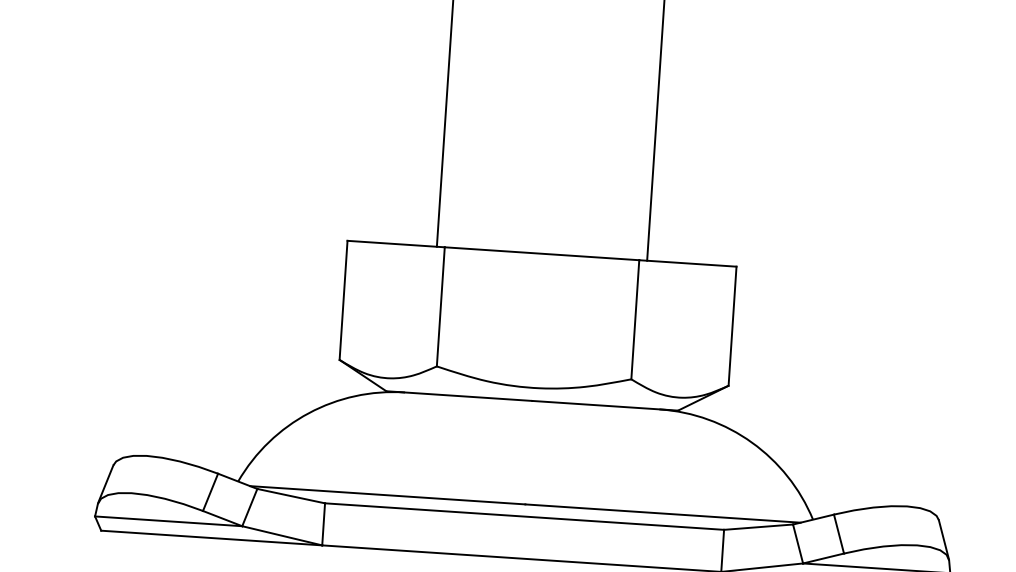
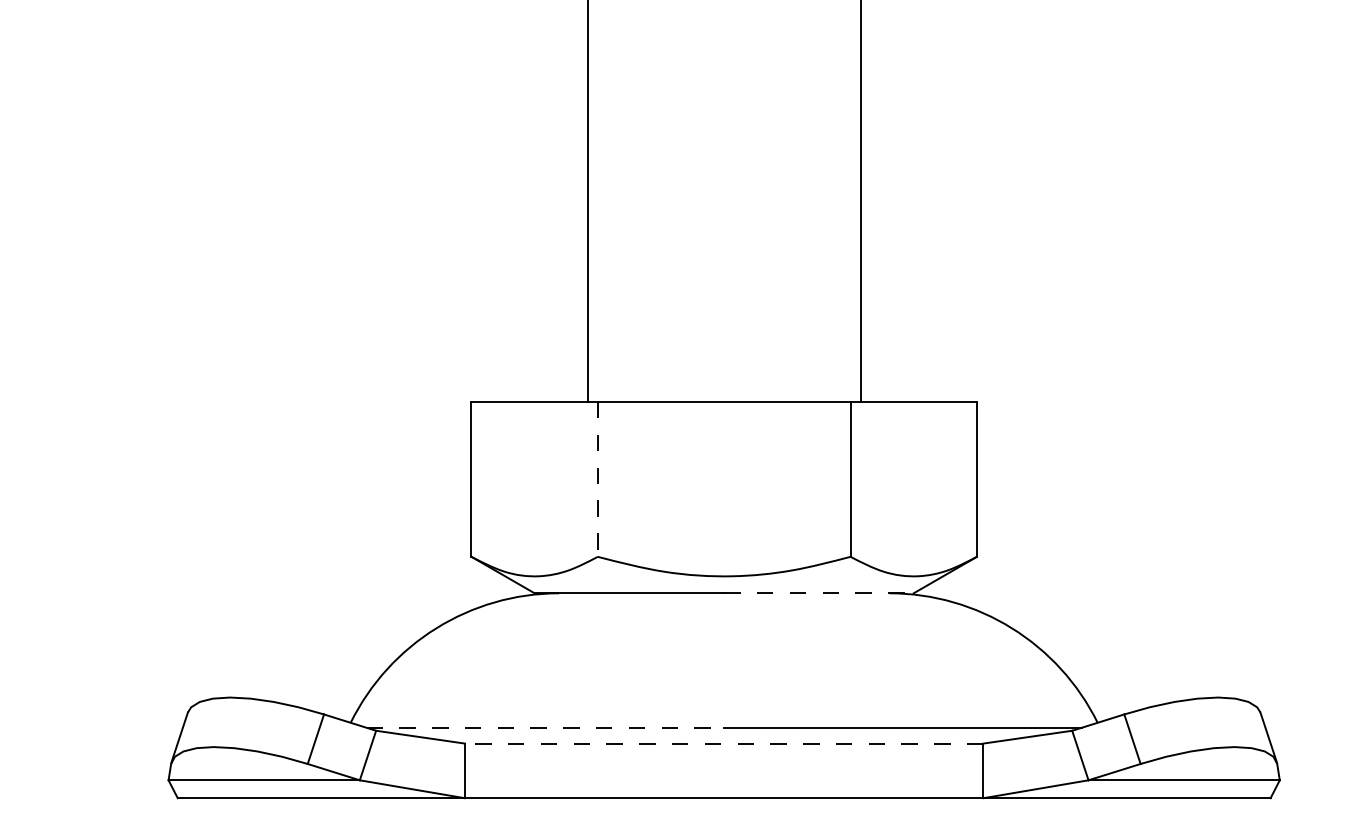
line: (440, 306) -> (597, 479), solid -> dashed
line: (604, 405) -> (818, 593), solid -> dashed
line: (387, 495) -> (545, 727), solid -> dashed
line: (524, 516) -> (723, 743), solid -> dashed

